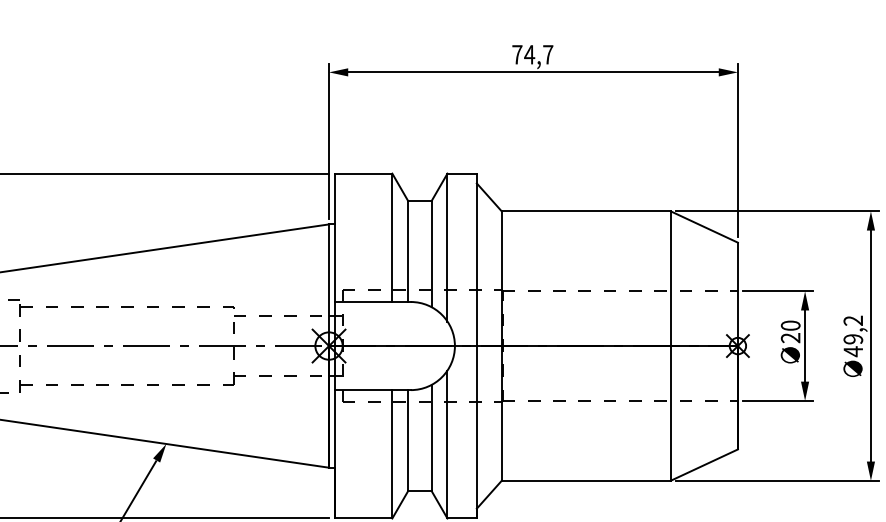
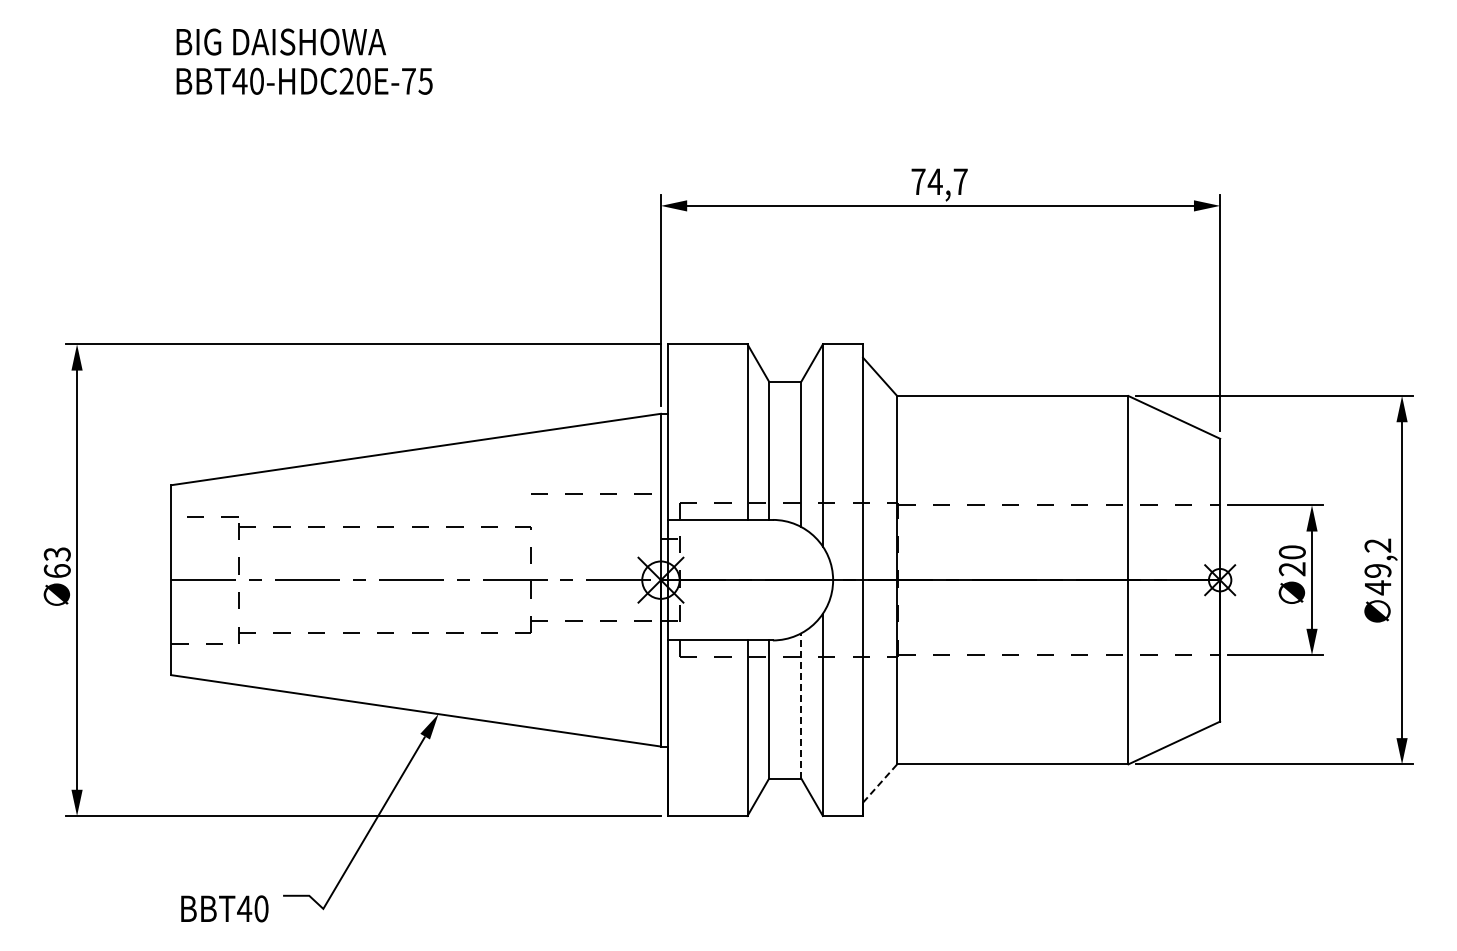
line: (271, 315) -> (582, 493), moved
line: (431, 437) -> (801, 705), solid -> dashed
line: (489, 494) -> (880, 783), solid -> dashed

